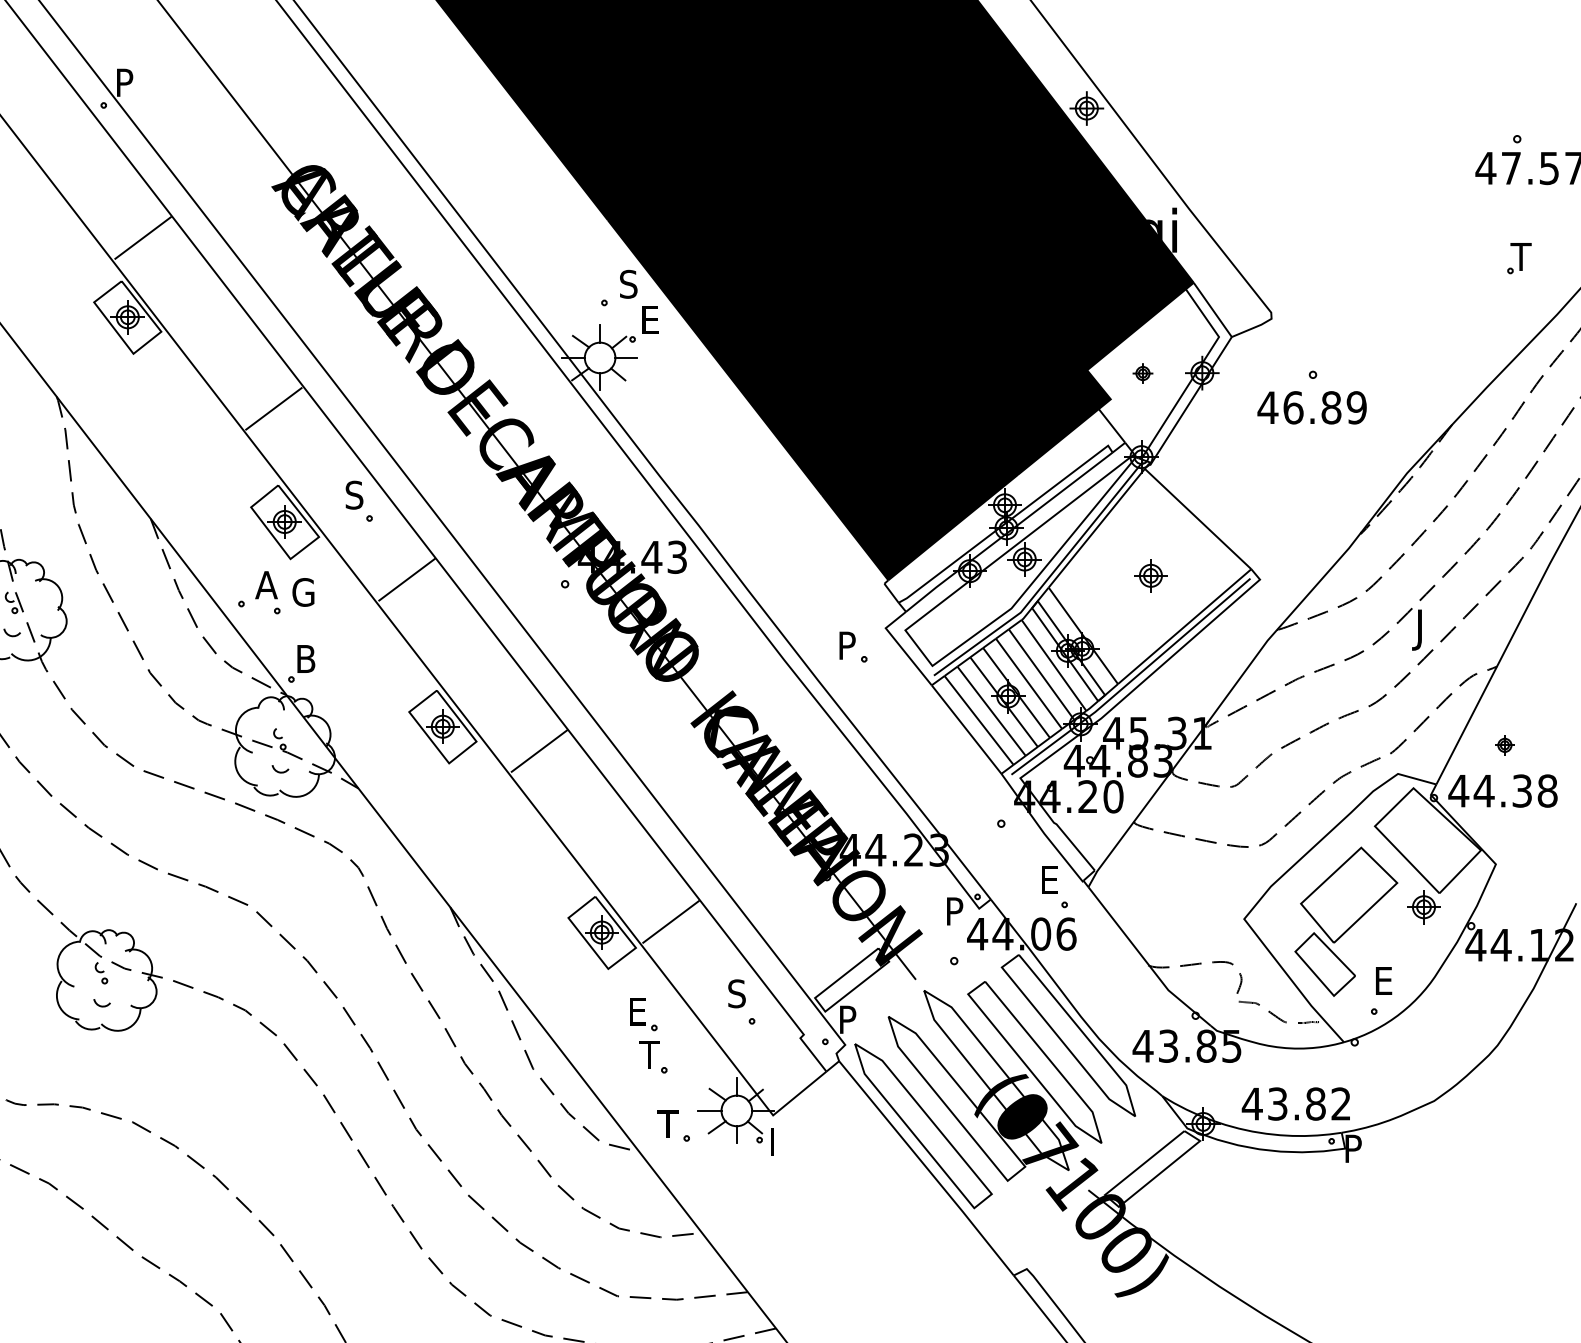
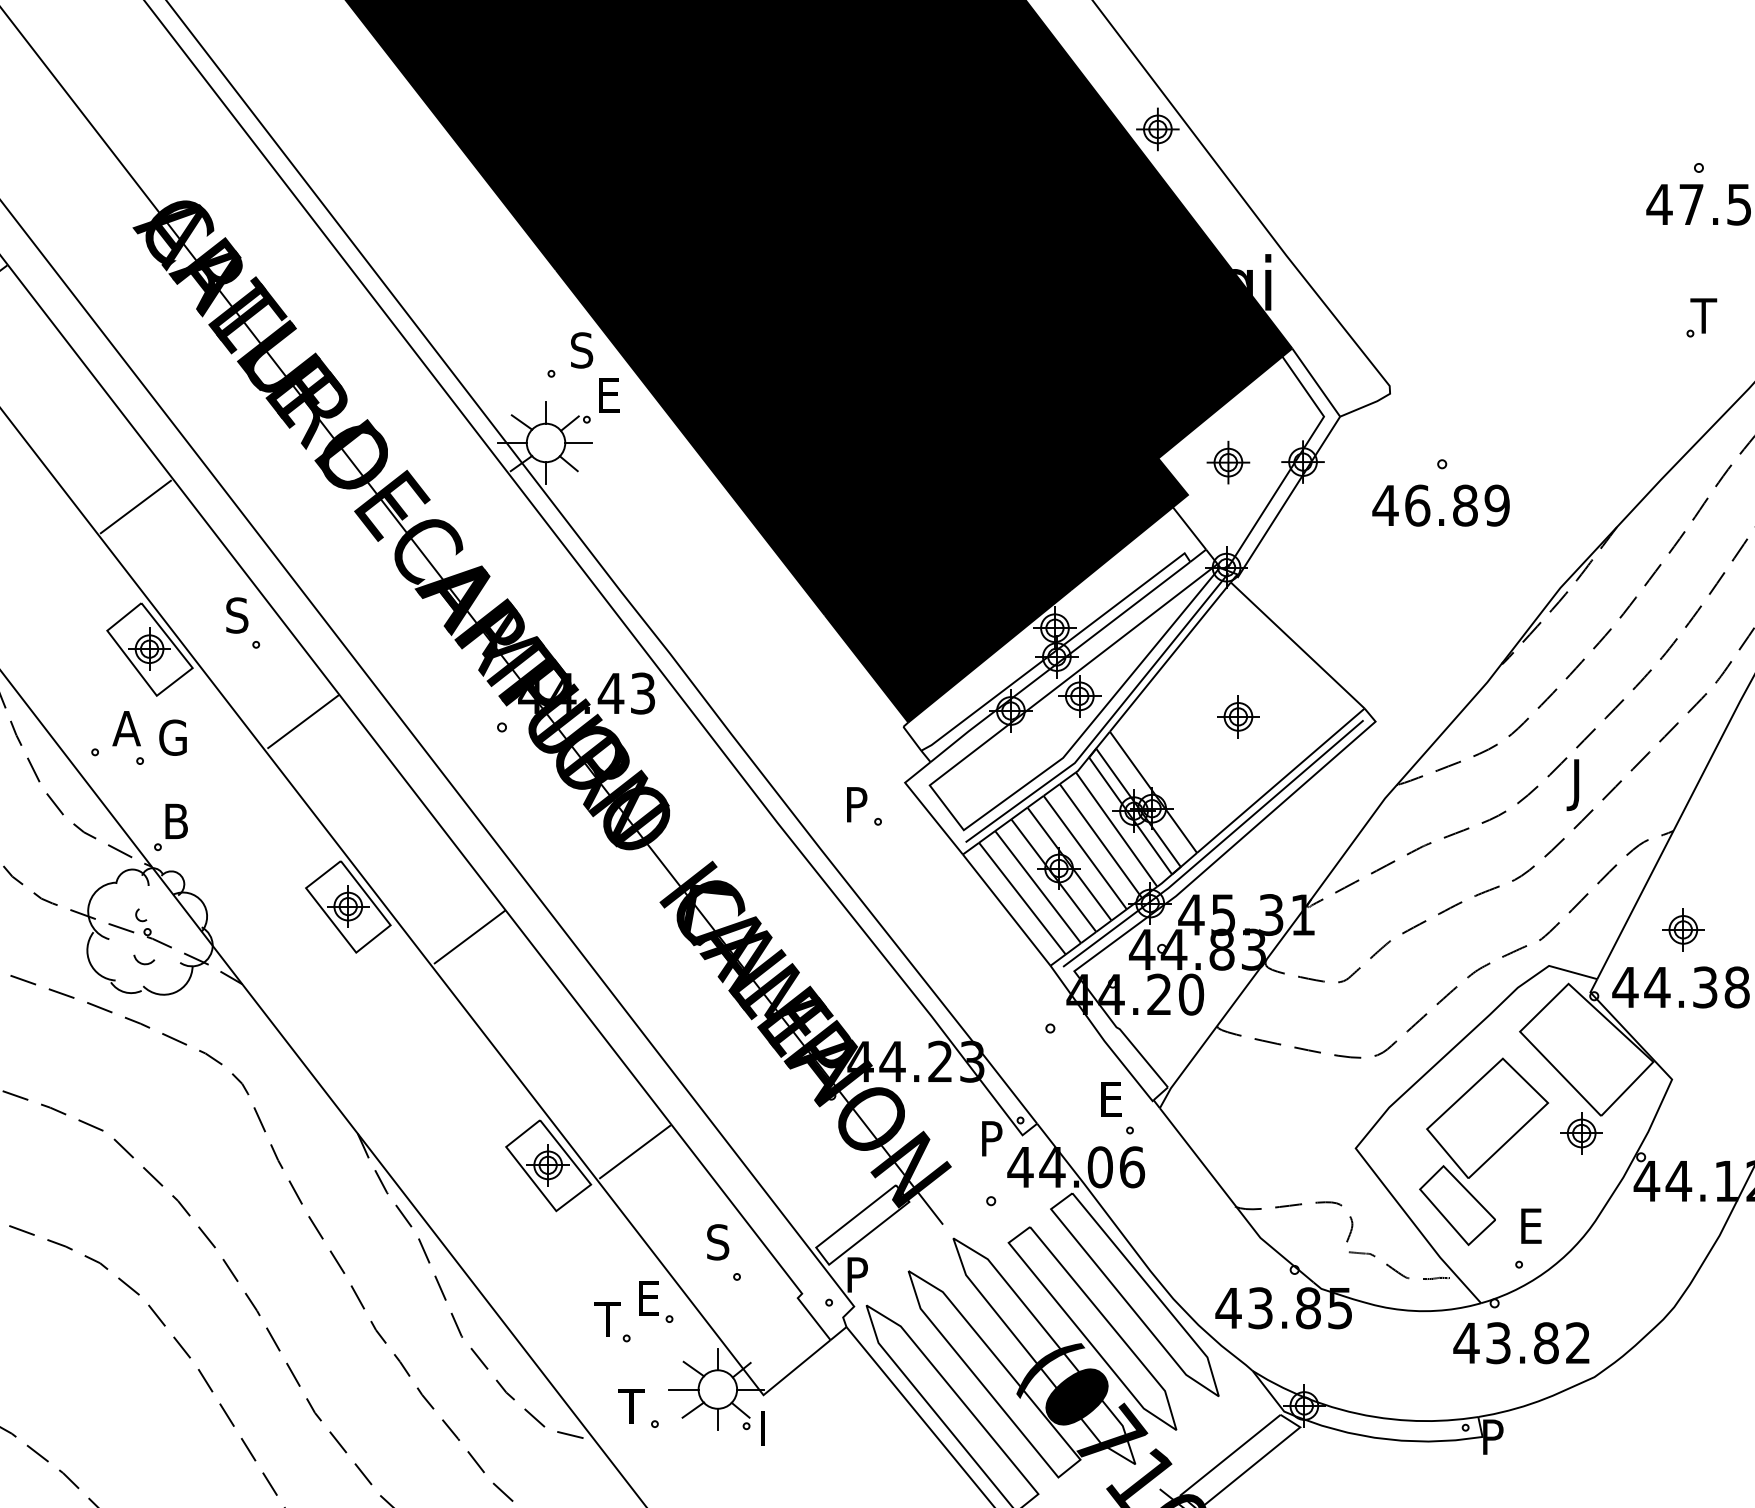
part: (1142, 373) -> (1227, 462), size x1.67
part: (1504, 745) -> (1682, 930), size x1.67
part: (643, 1014) -> (655, 1302), moved
text: (1295, 1103) -> (1520, 1342), moved

